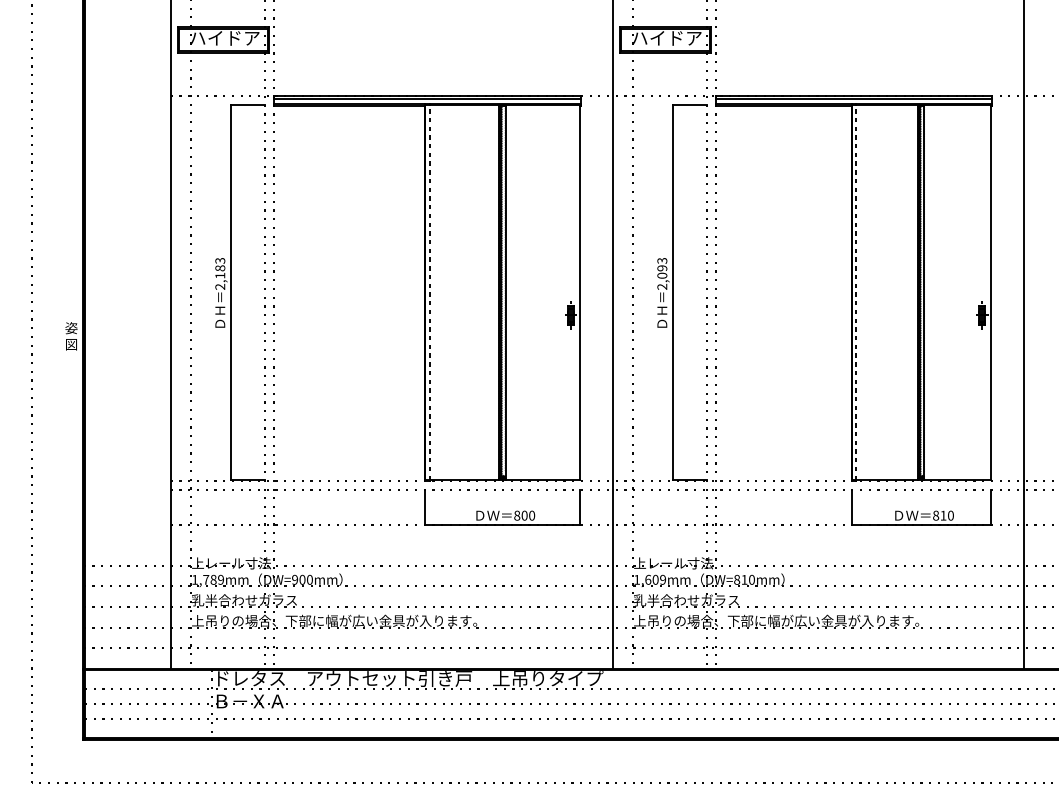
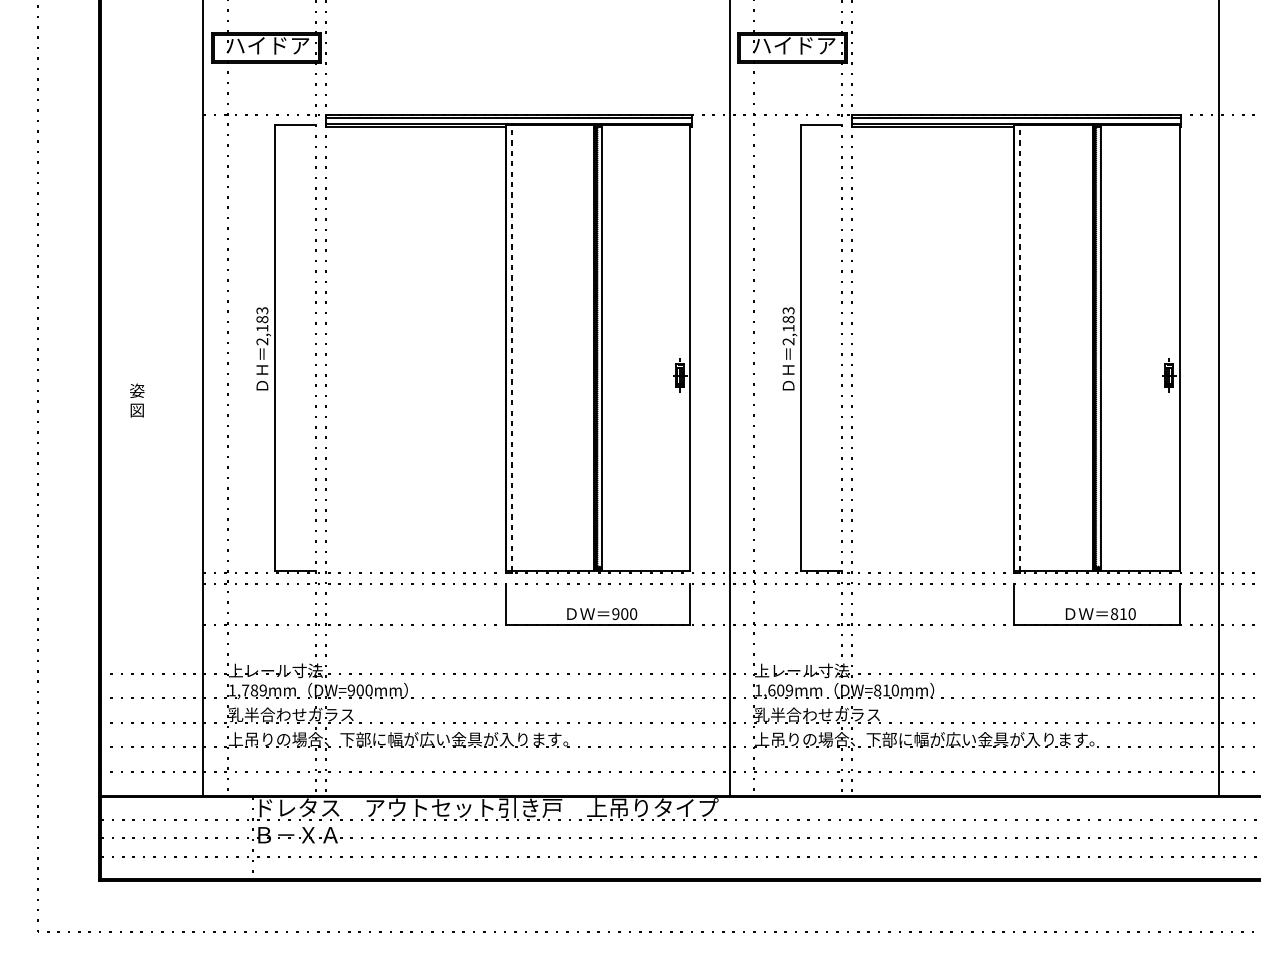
text: (662, 271) -> (788, 323), 2,093 -> 2,183
text: (71, 336) -> (137, 400), moved
text: (516, 516) -> (615, 614), 800 -> 900

